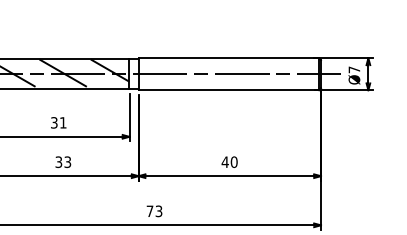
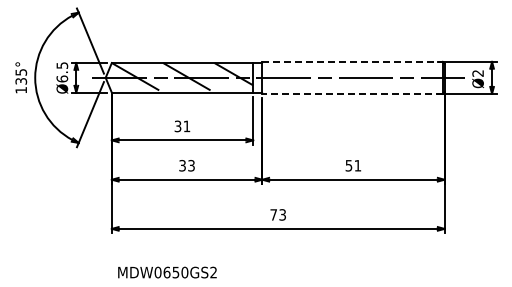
line: (229, 57) -> (353, 61), solid -> dashed
text: (353, 69) -> (477, 73), Ø7 -> Ø2
line: (228, 89) -> (352, 93), solid -> dashed
text: (229, 161) -> (353, 165), 40 -> 51

